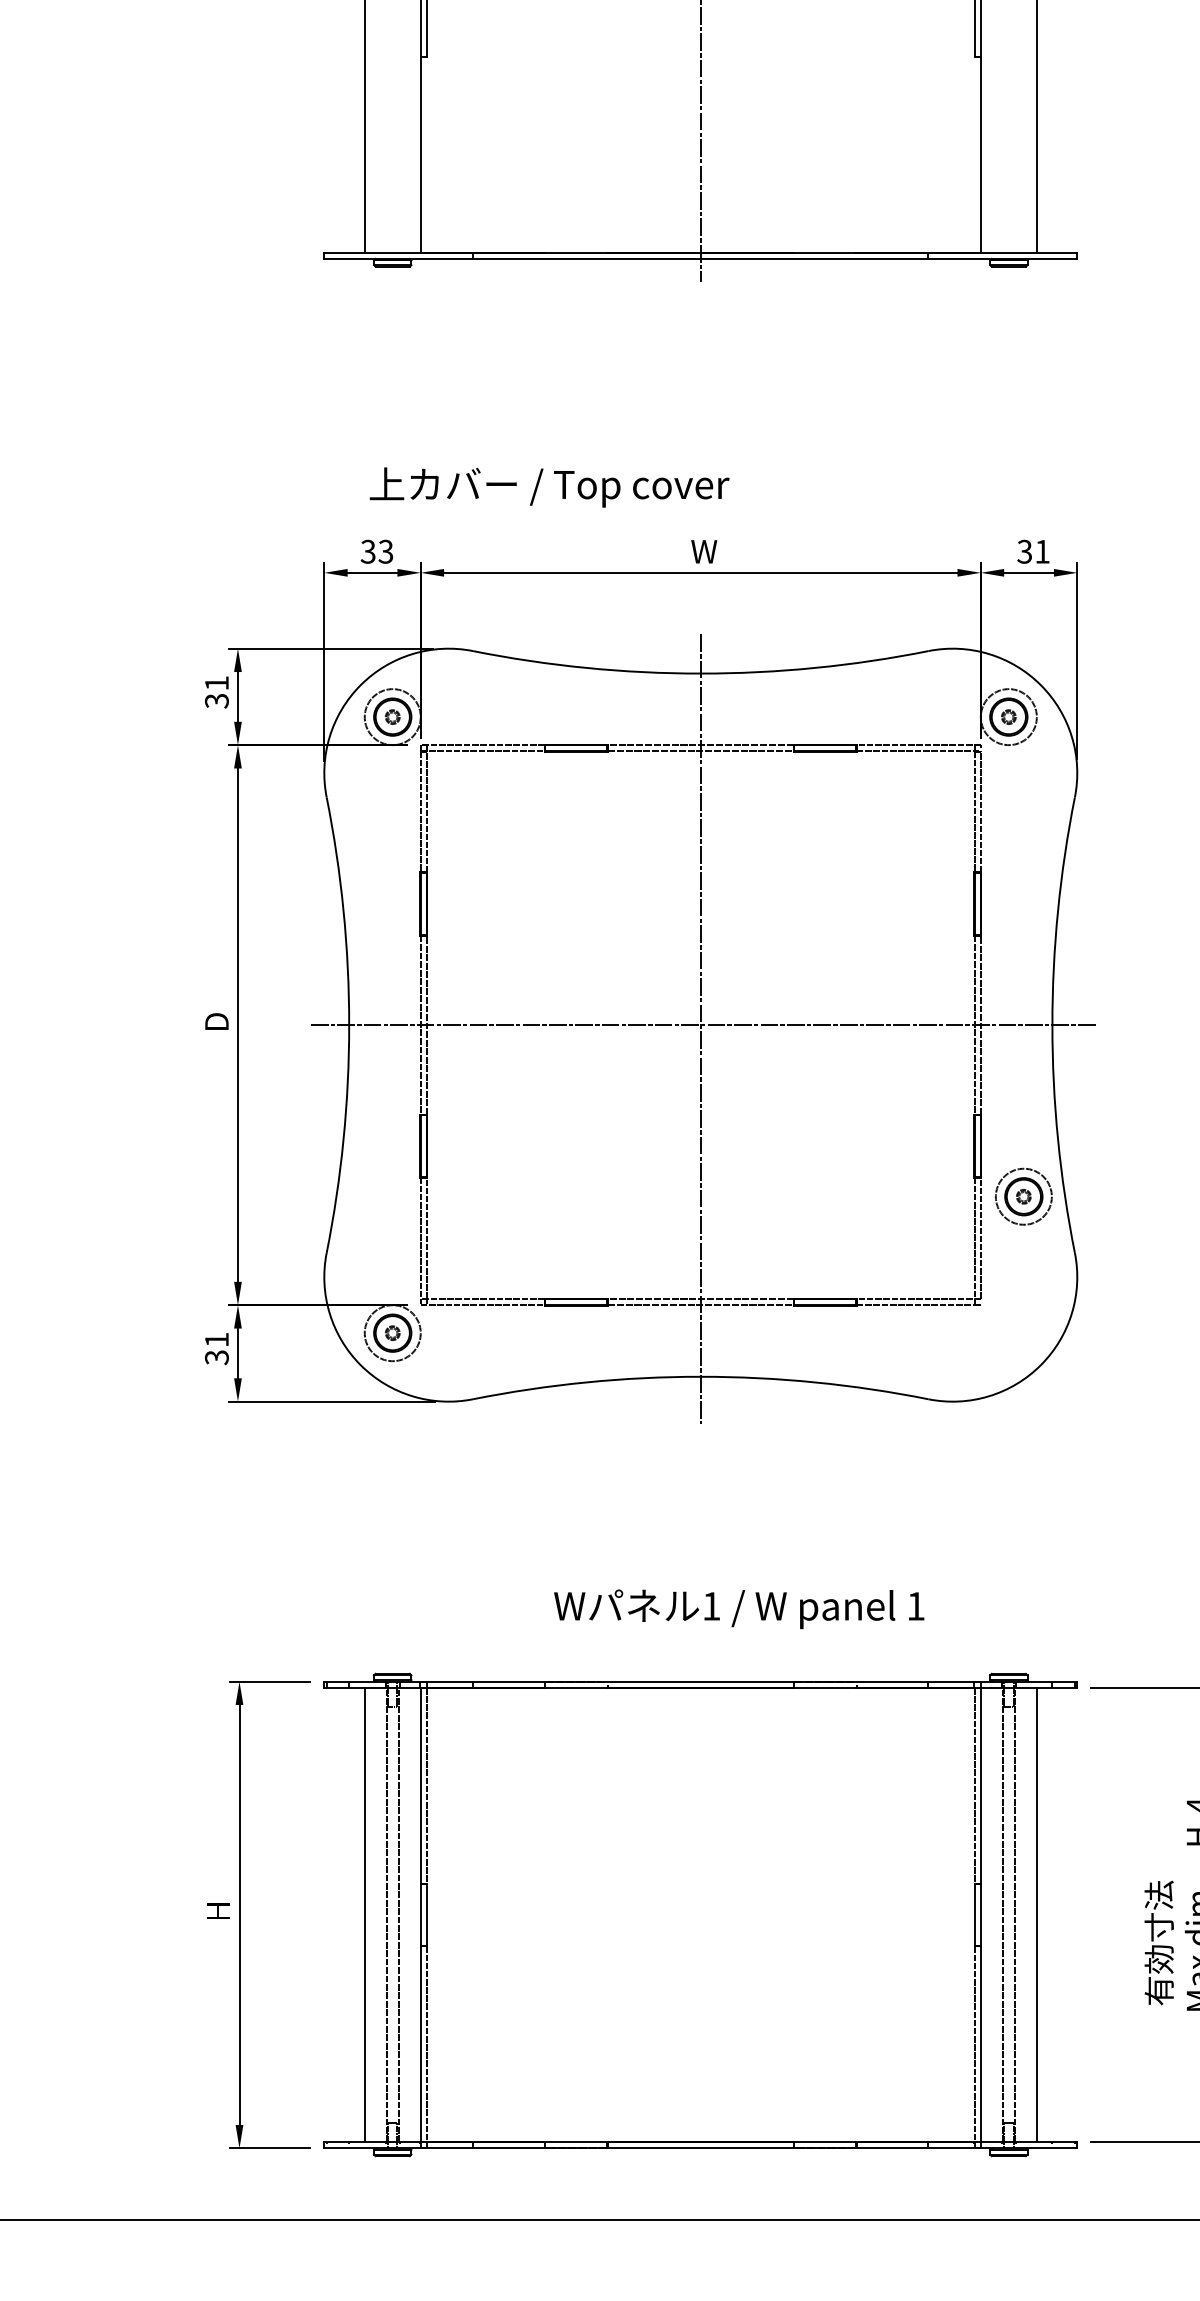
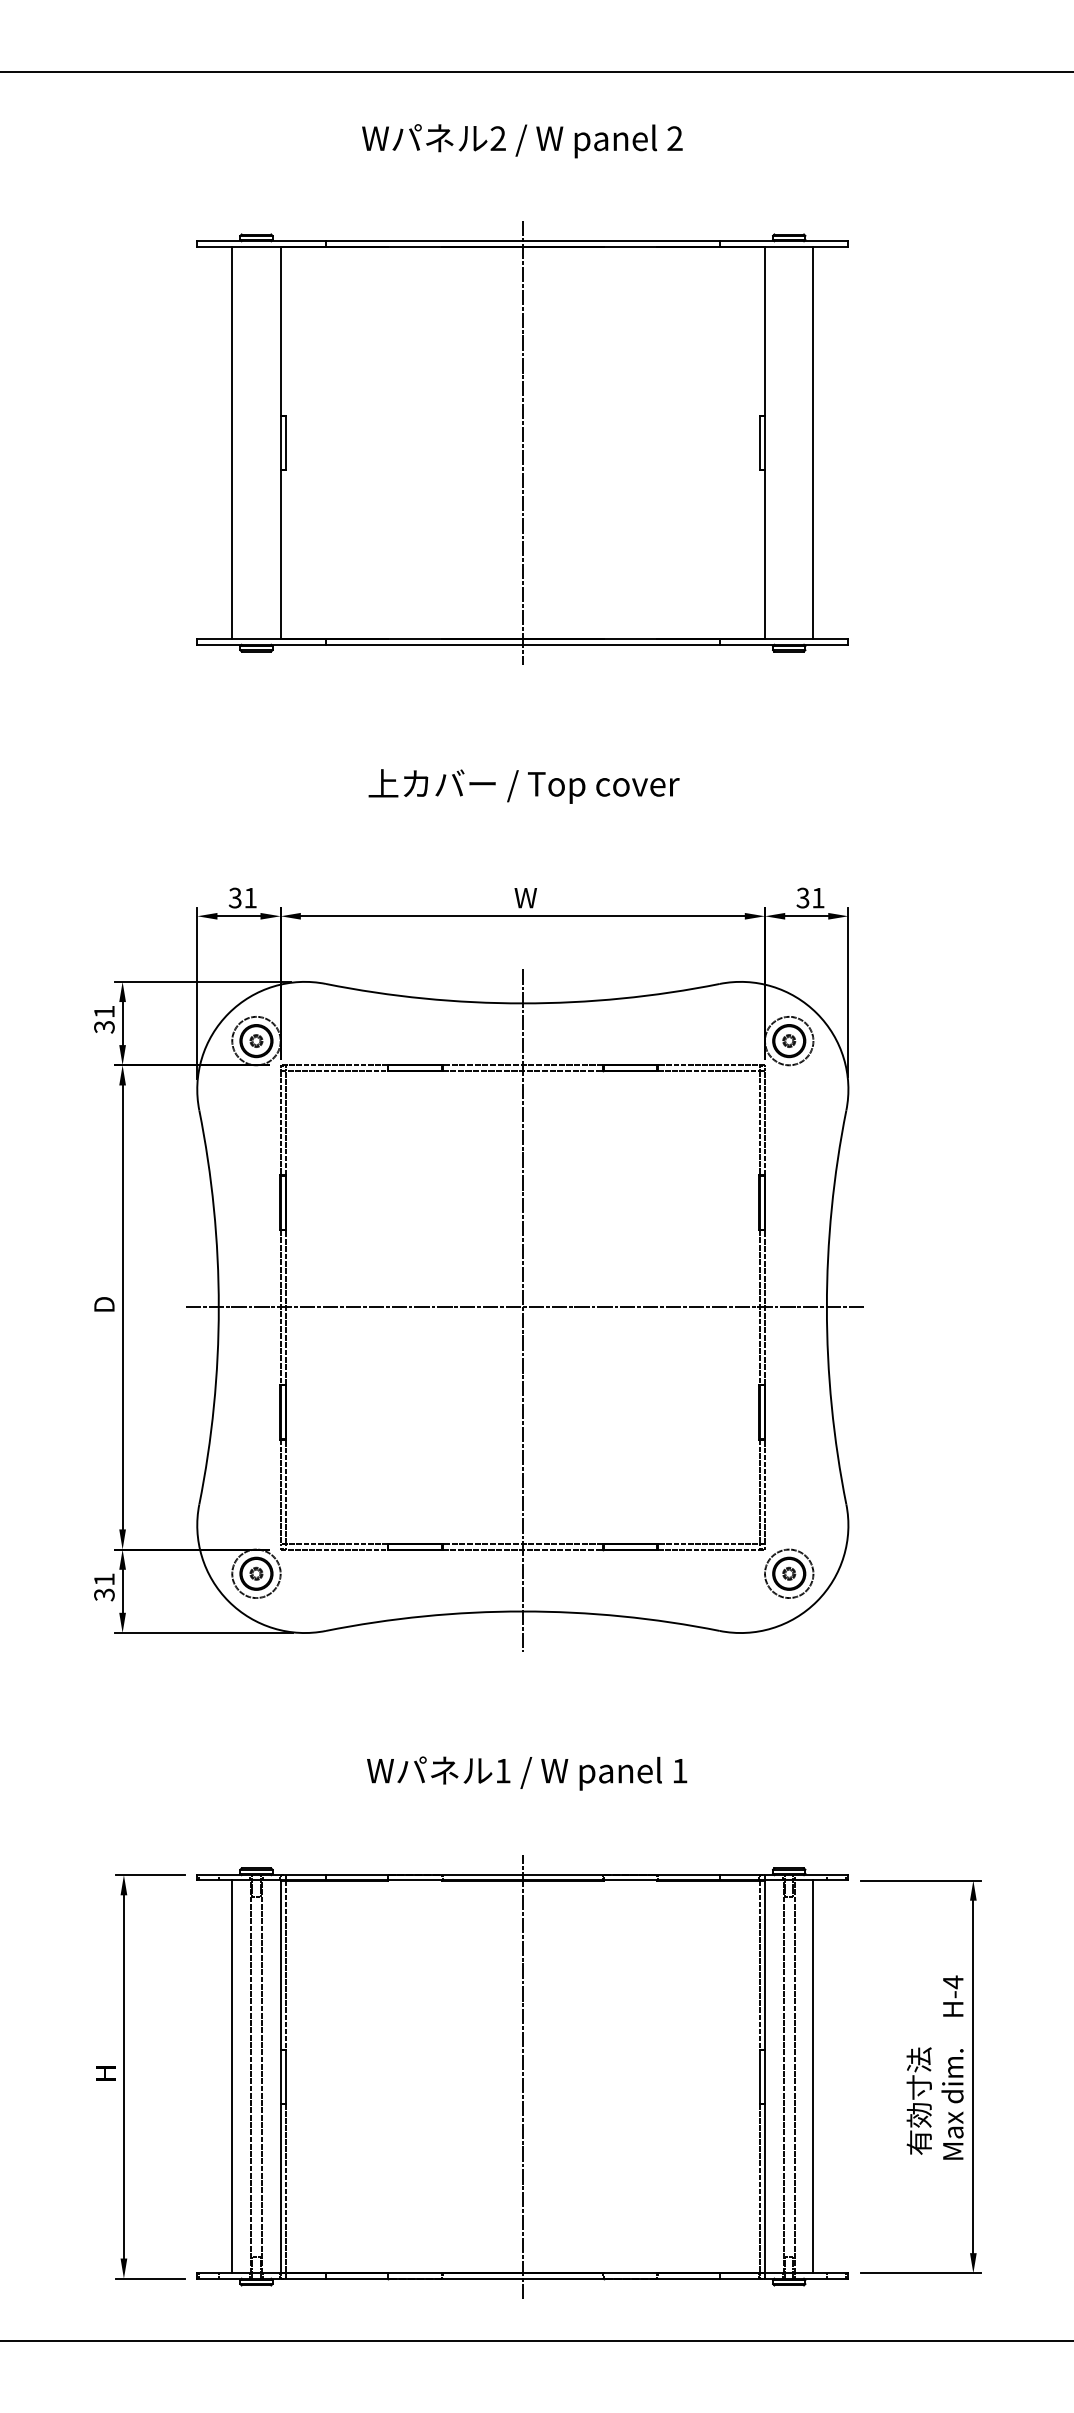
text: (548, 487) -> (523, 786), moved
text: (385, 551) -> (250, 897), 33 -> 31
part: (1024, 1196) -> (789, 1573), moved
text: (739, 1609) -> (527, 1773), moved
line: (700, 1914) -> (522, 2076), added

